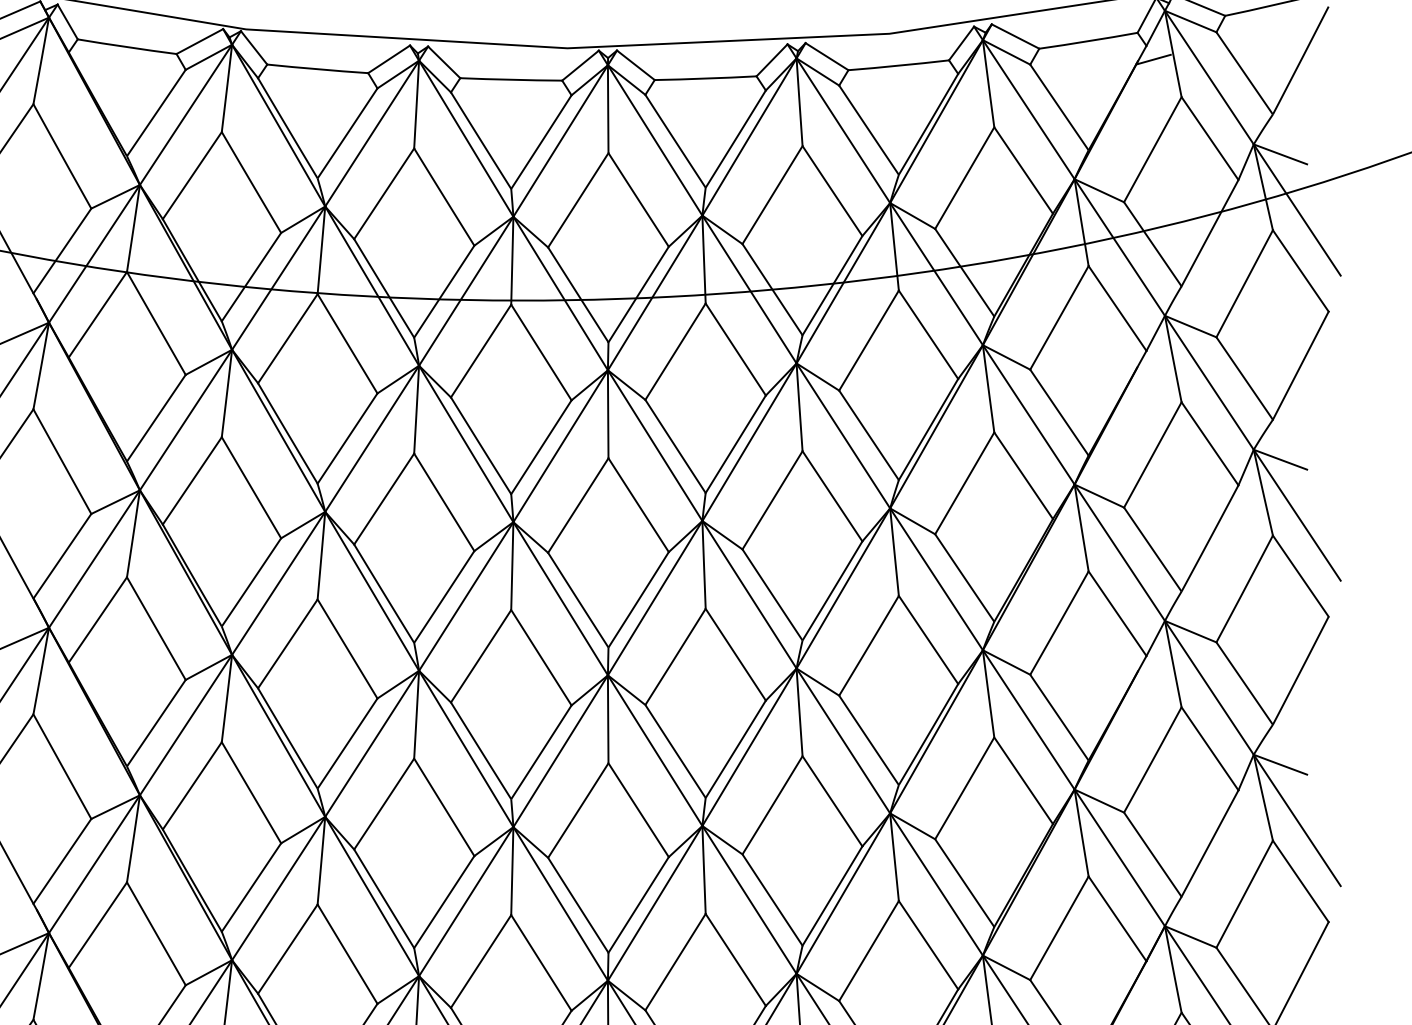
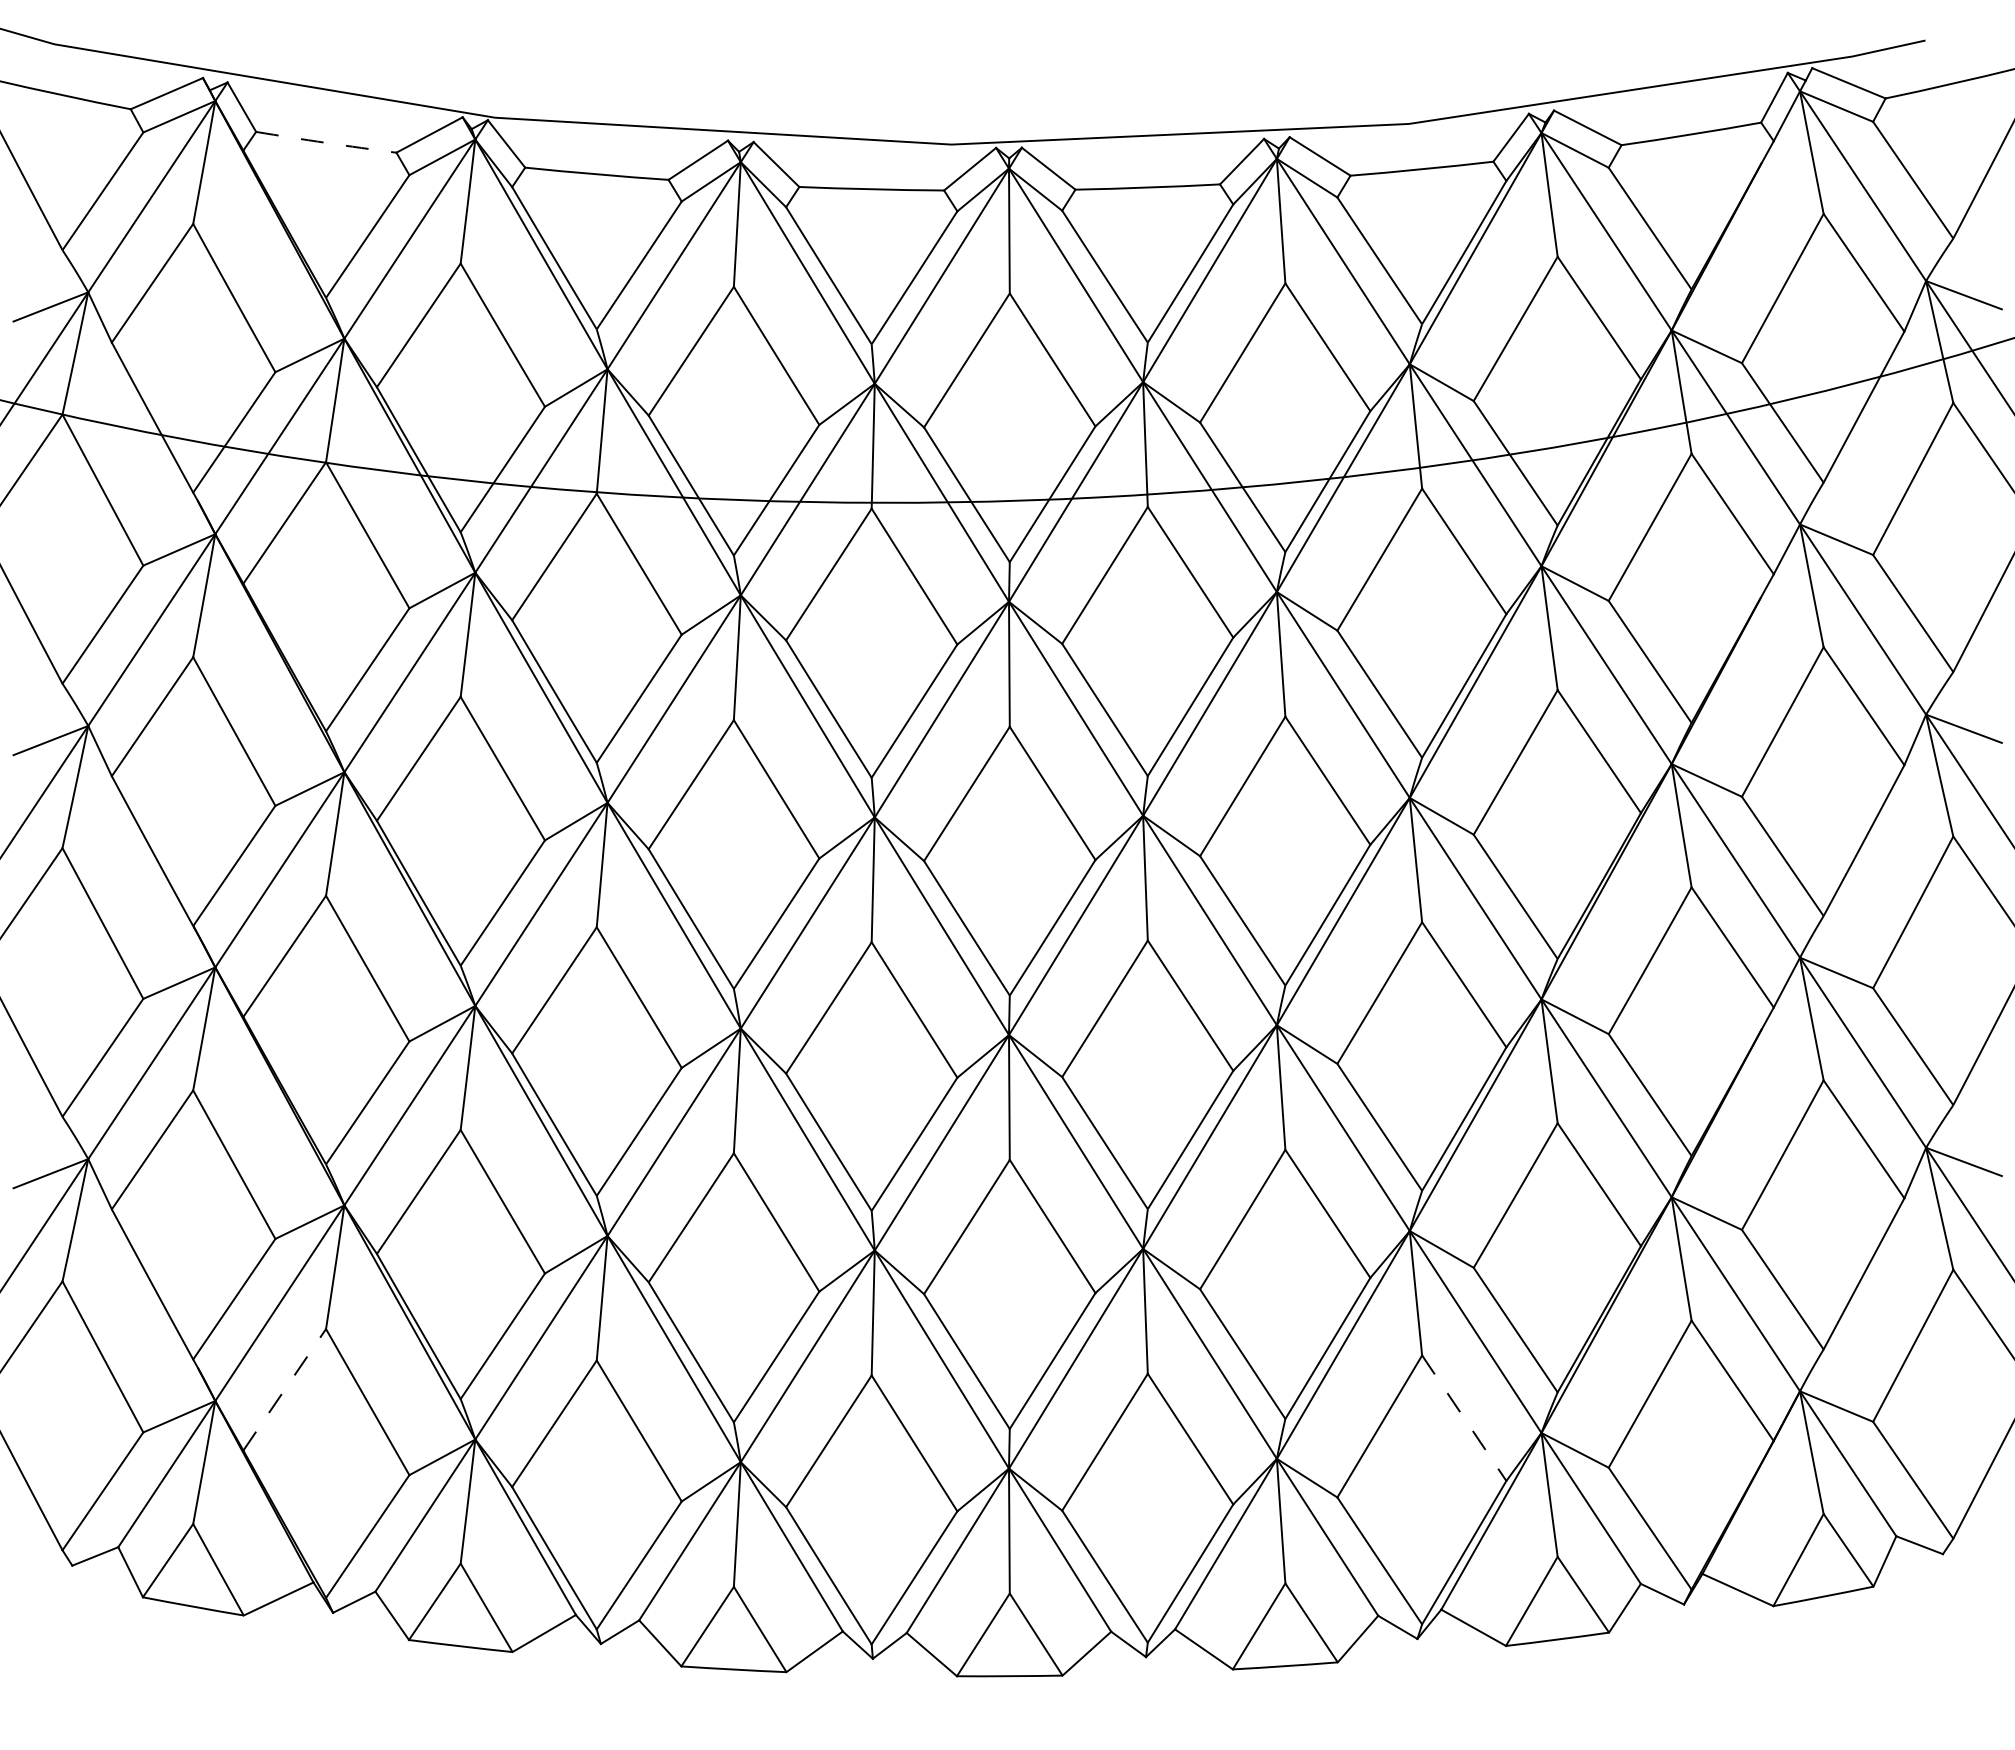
arc: (127, 46) -> (326, 142), solid -> dashed
line: (1153, 59) -> (1783, 160), removed
line: (98, 924) -> (285, 1389), solid -> dashed
line: (928, 945) -> (1464, 1418), solid -> dashed

